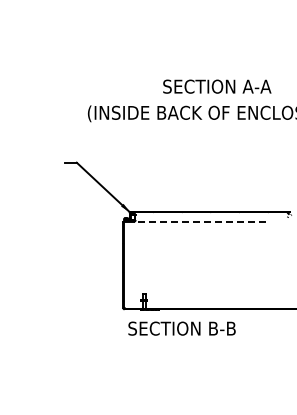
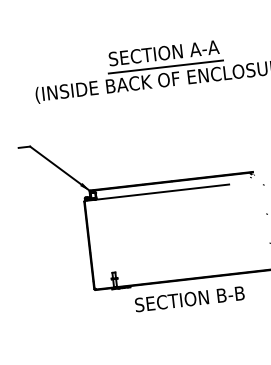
line: (217, 100) -> (165, 67), added
line: (200, 221) -> (162, 192), dashed -> solid
text: (181, 328) -> (189, 299), moved

